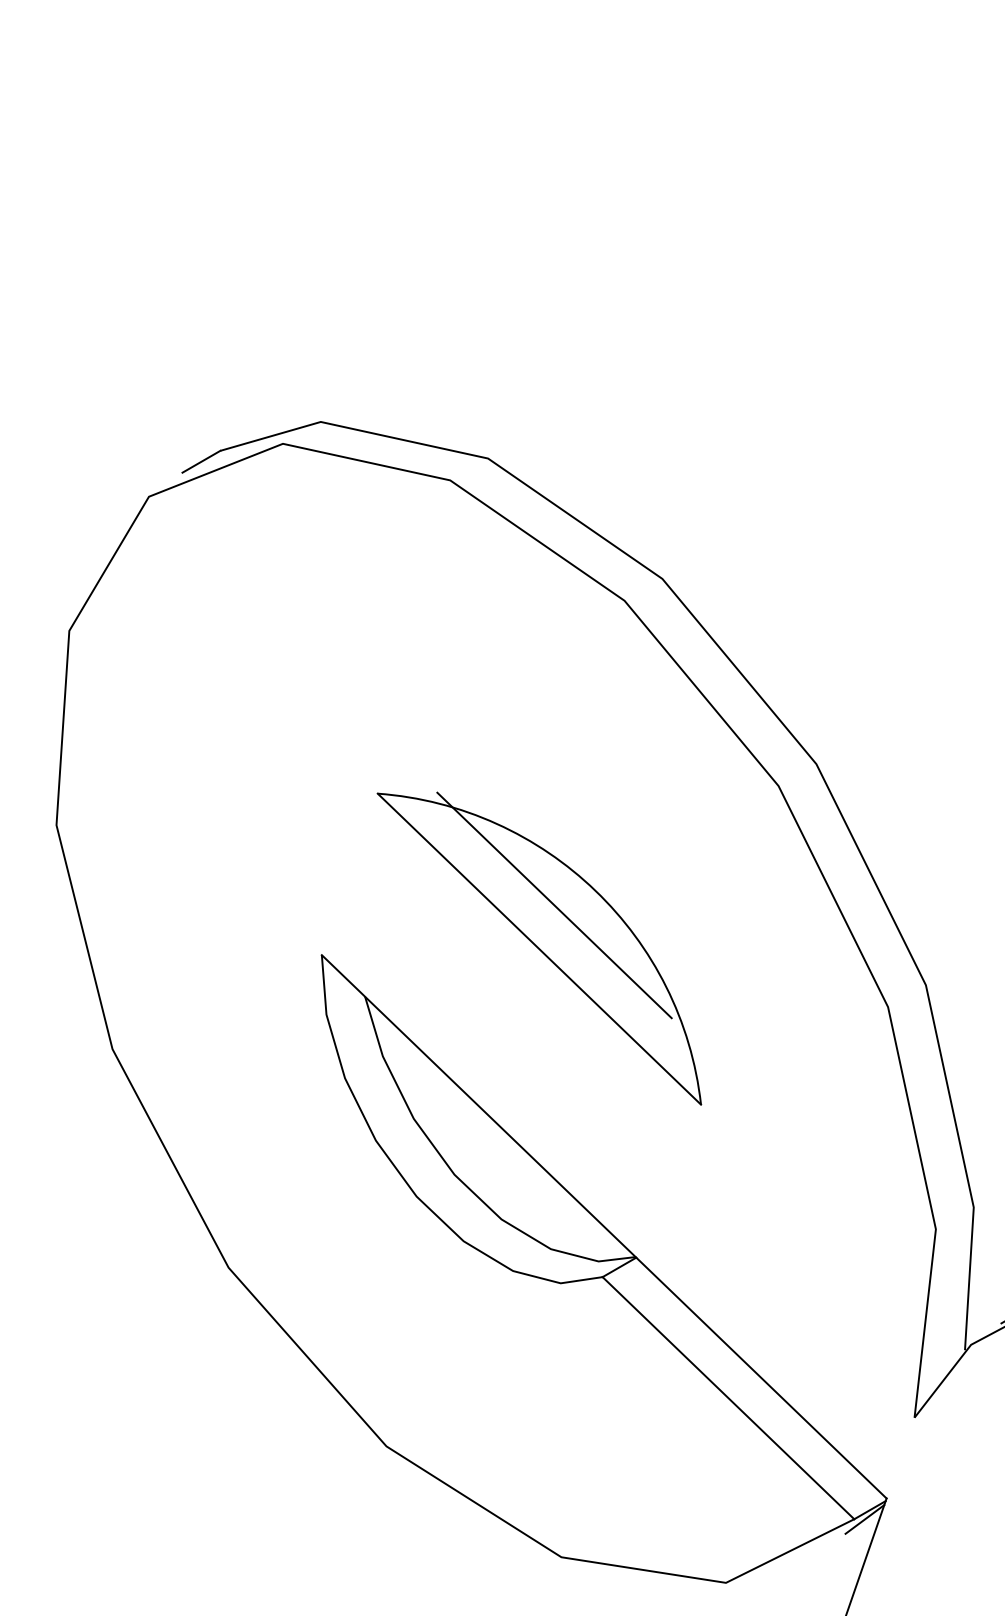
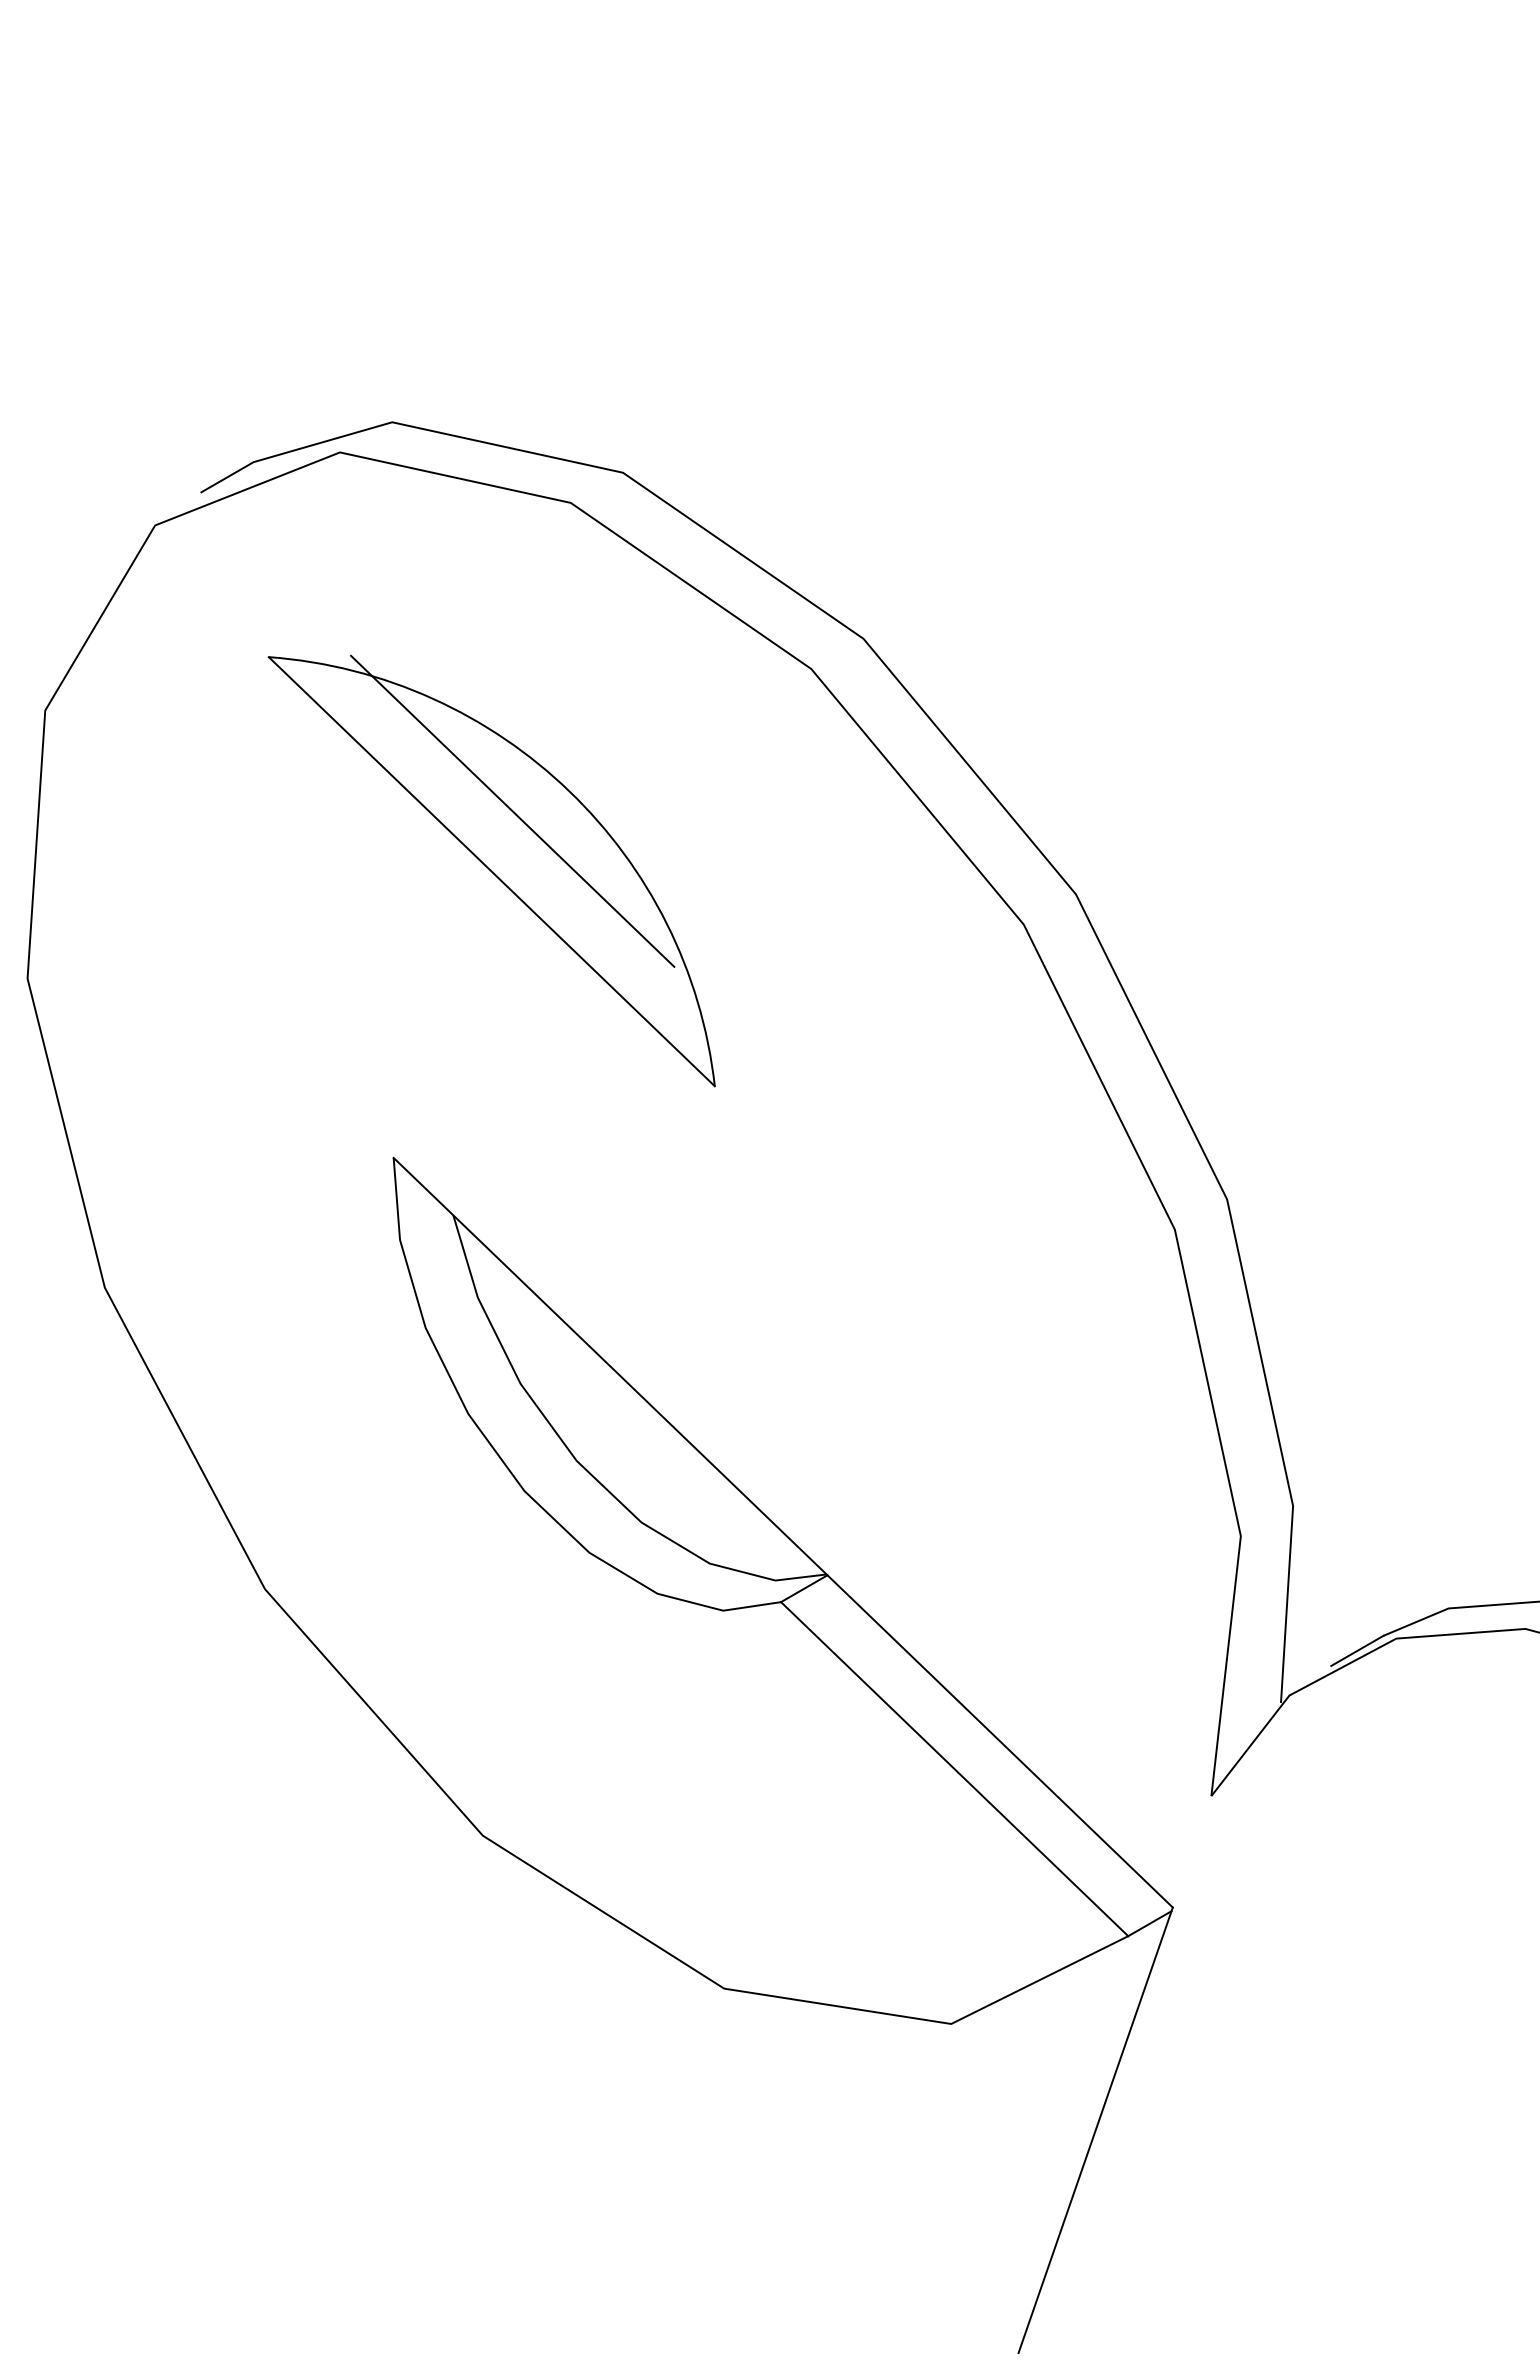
part: (539, 948) -> (491, 870), moved
line: (864, 1519) -> (1142, 1936), removed

